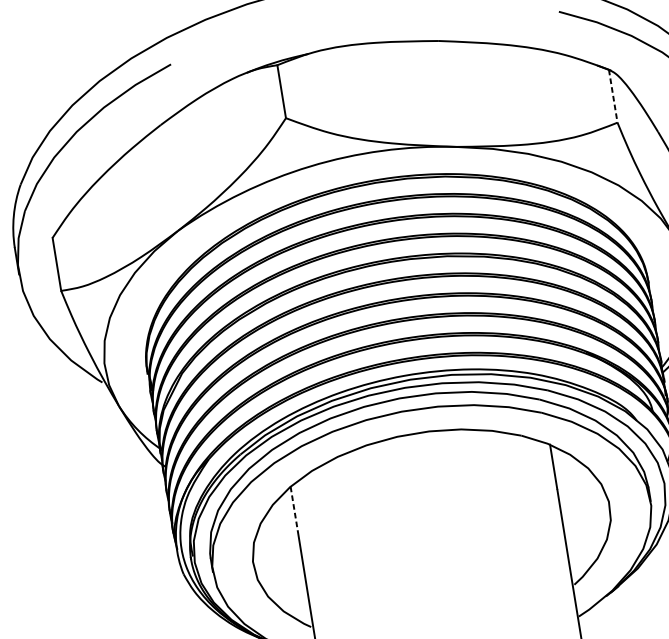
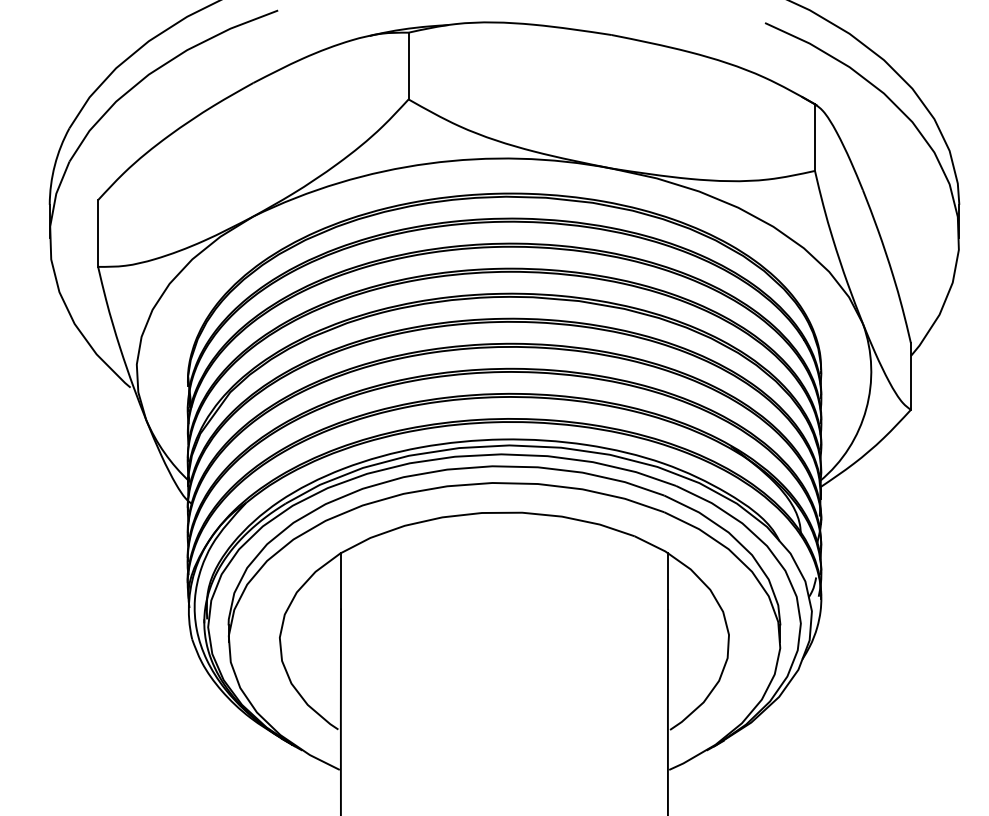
line: (612, 97) -> (814, 138), dashed -> solid
line: (294, 508) -> (341, 580), dashed -> solid

